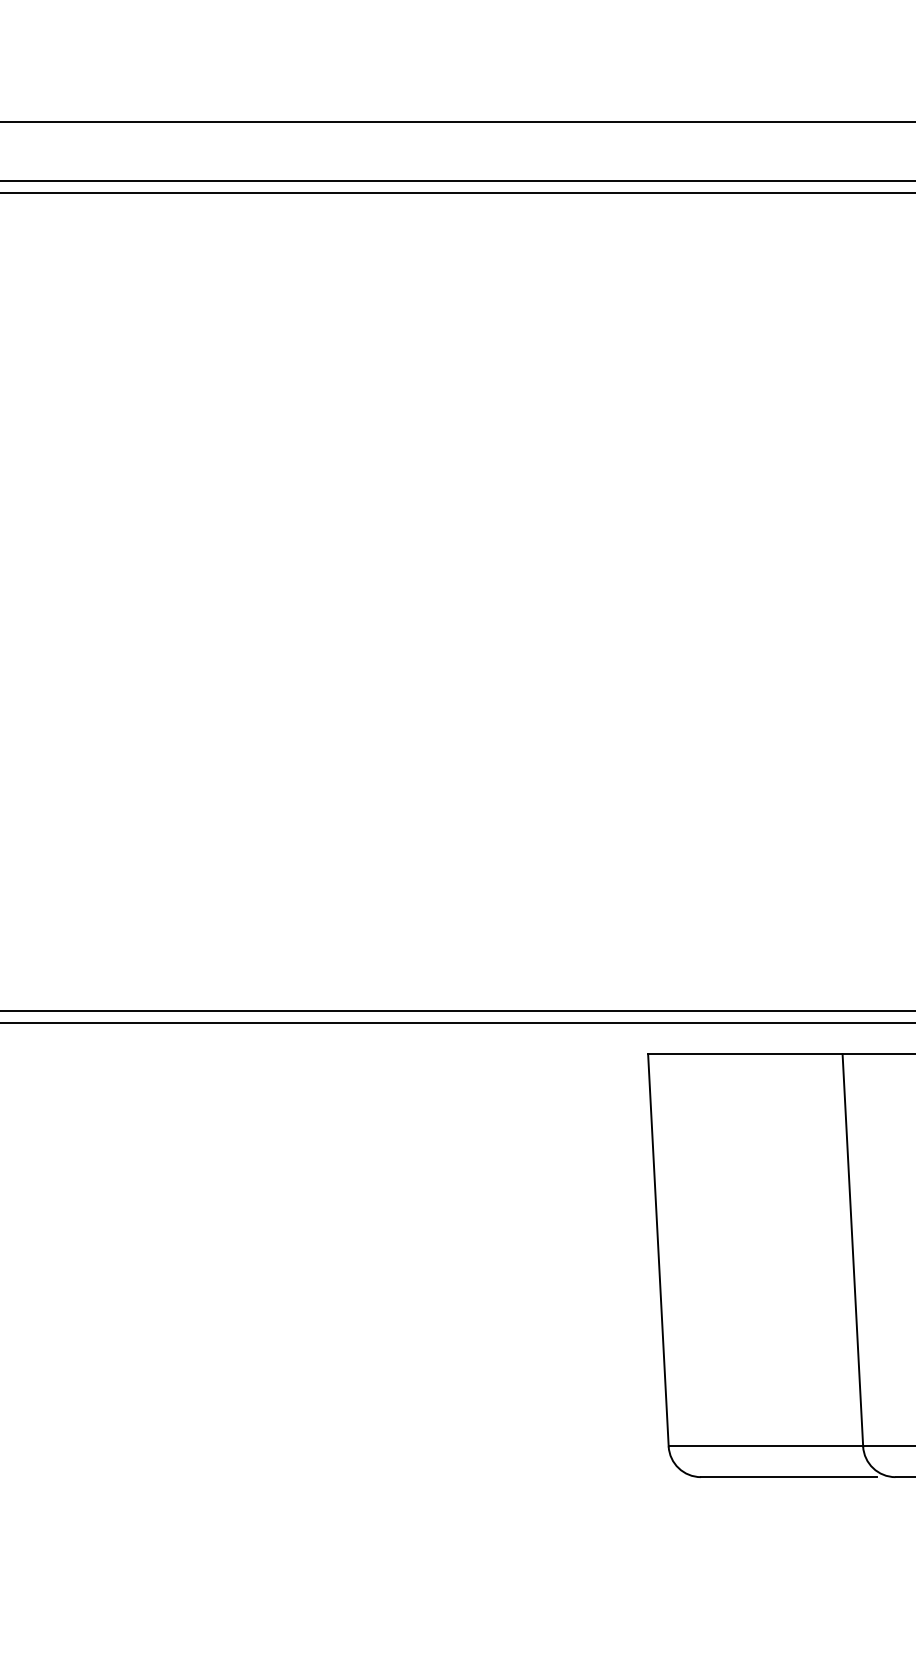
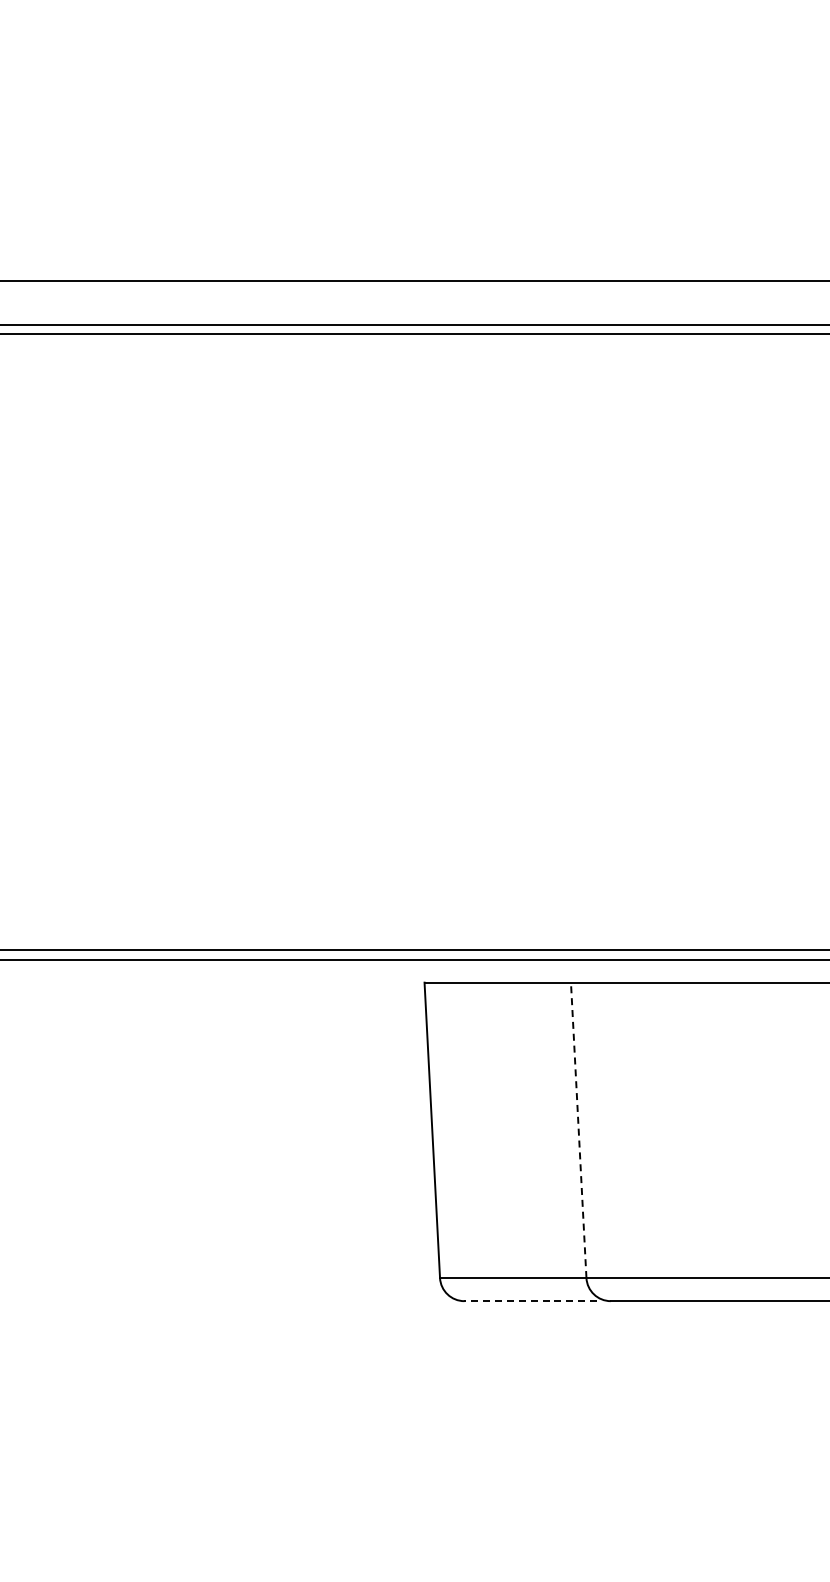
line: (852, 1250) -> (578, 1130), solid -> dashed
line: (788, 1477) -> (530, 1301), solid -> dashed

